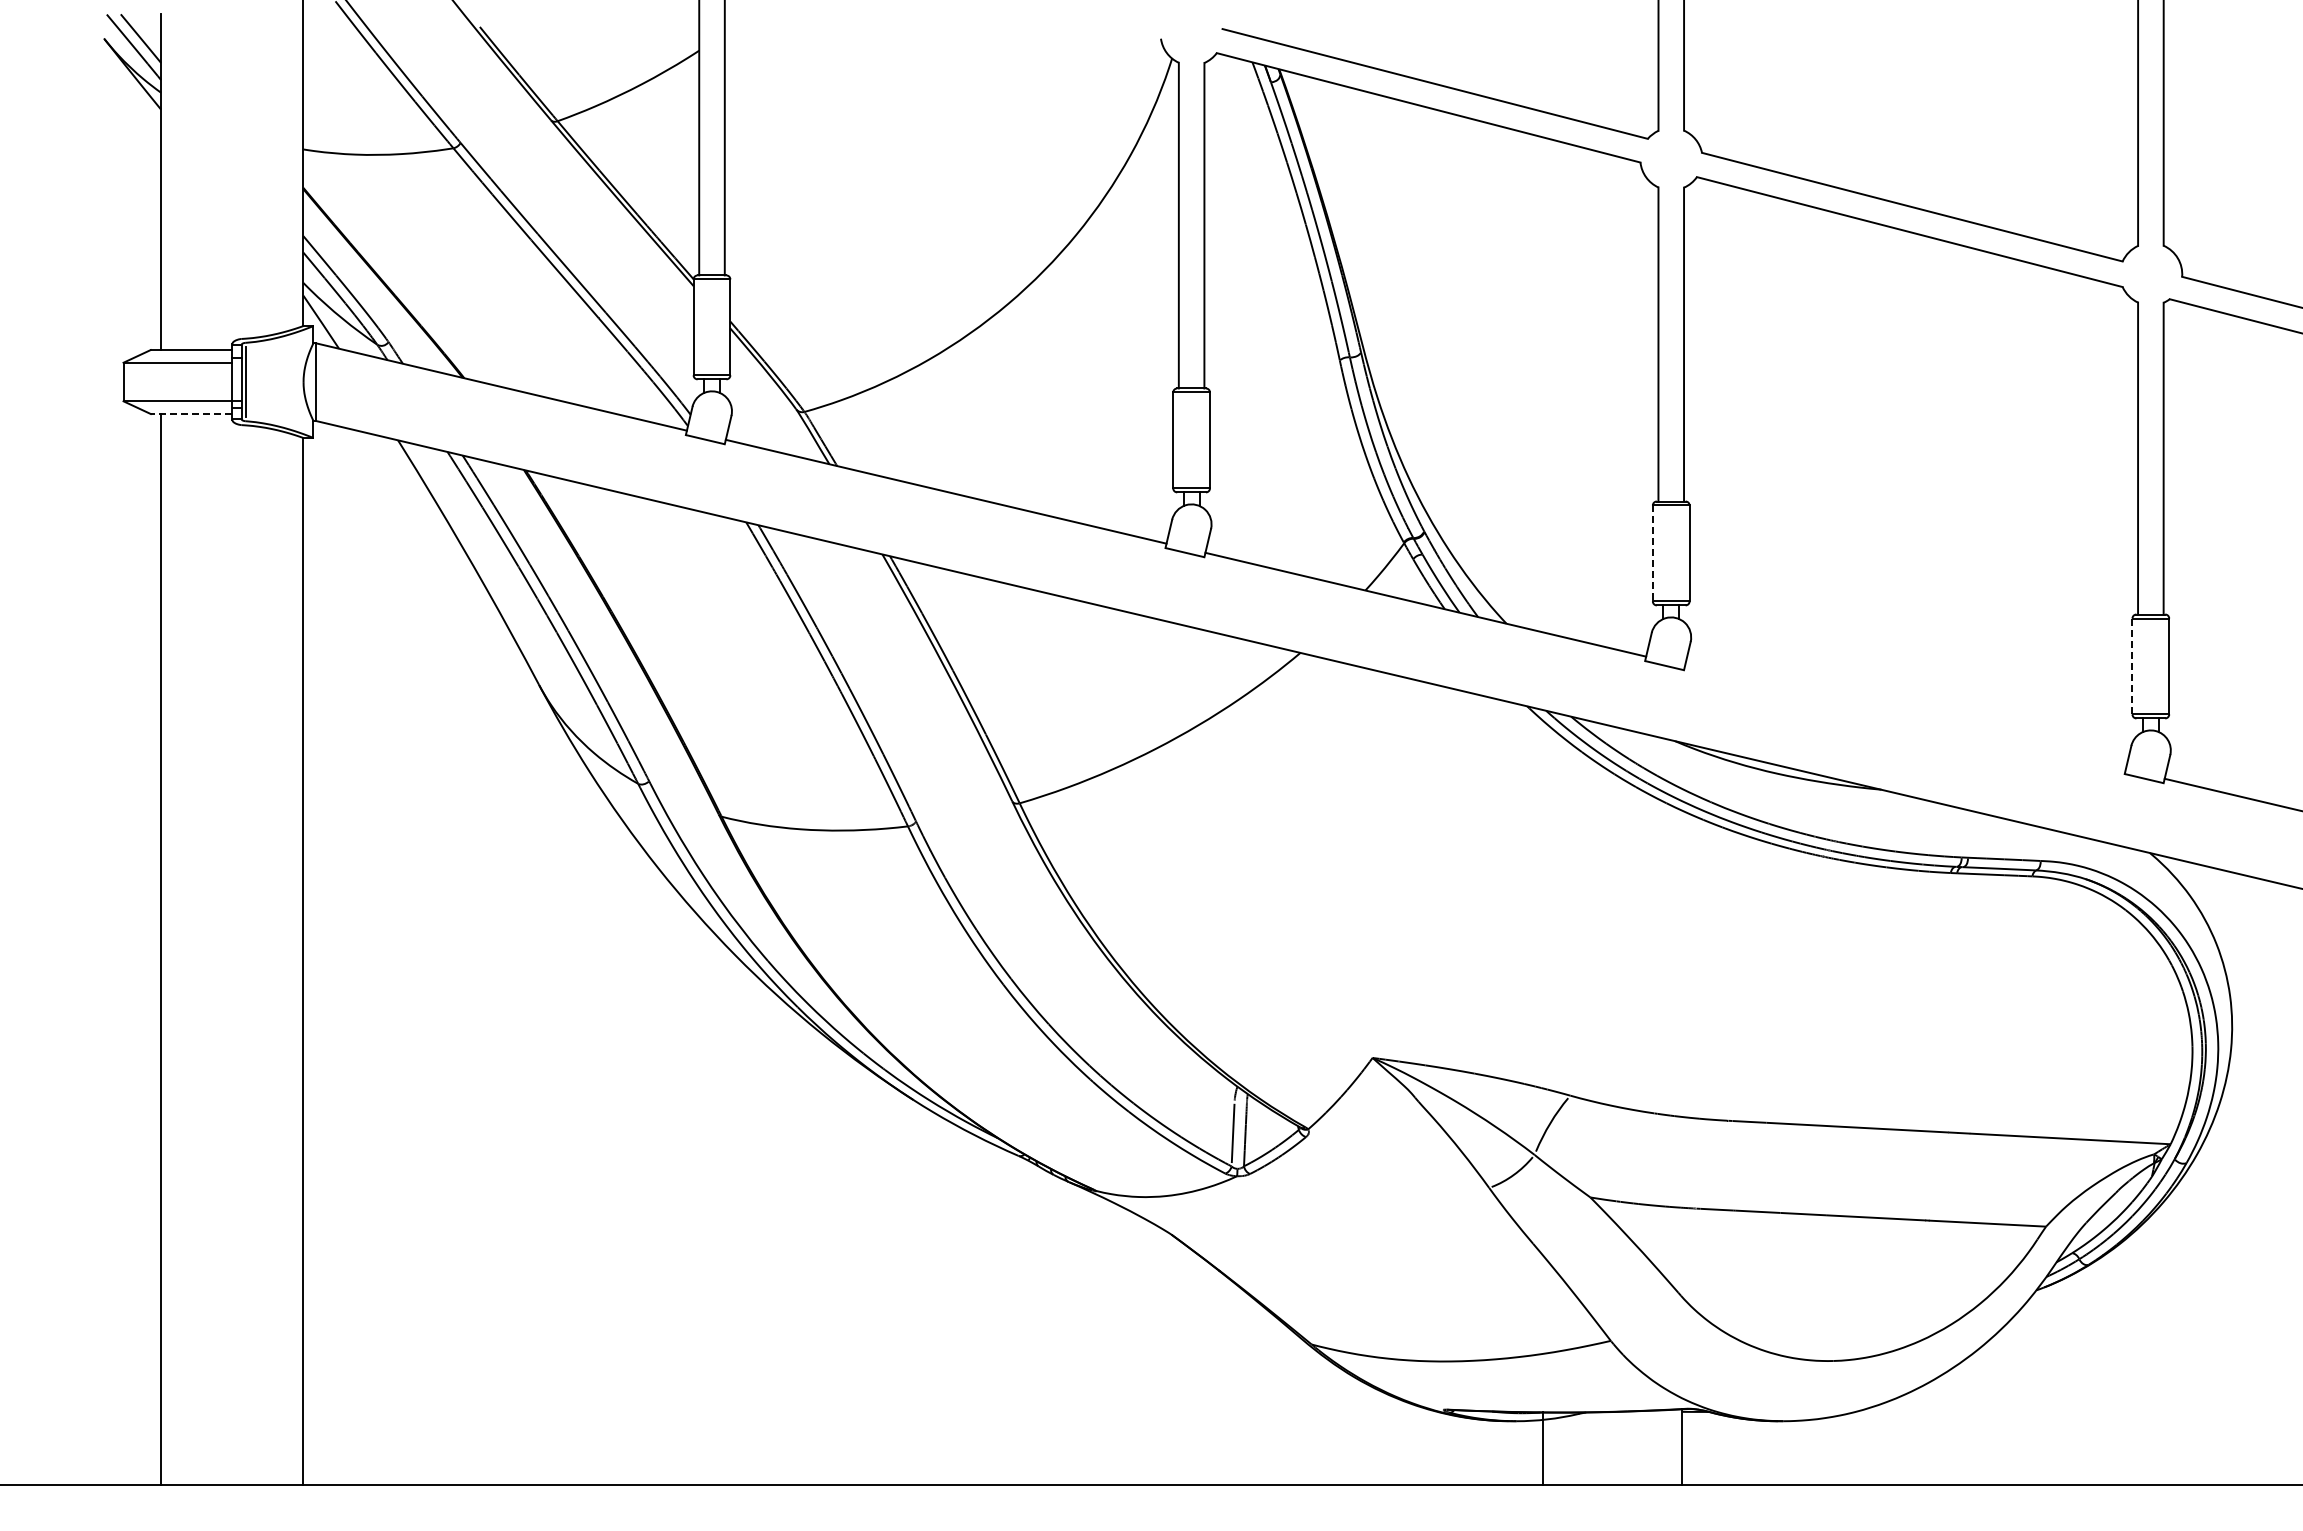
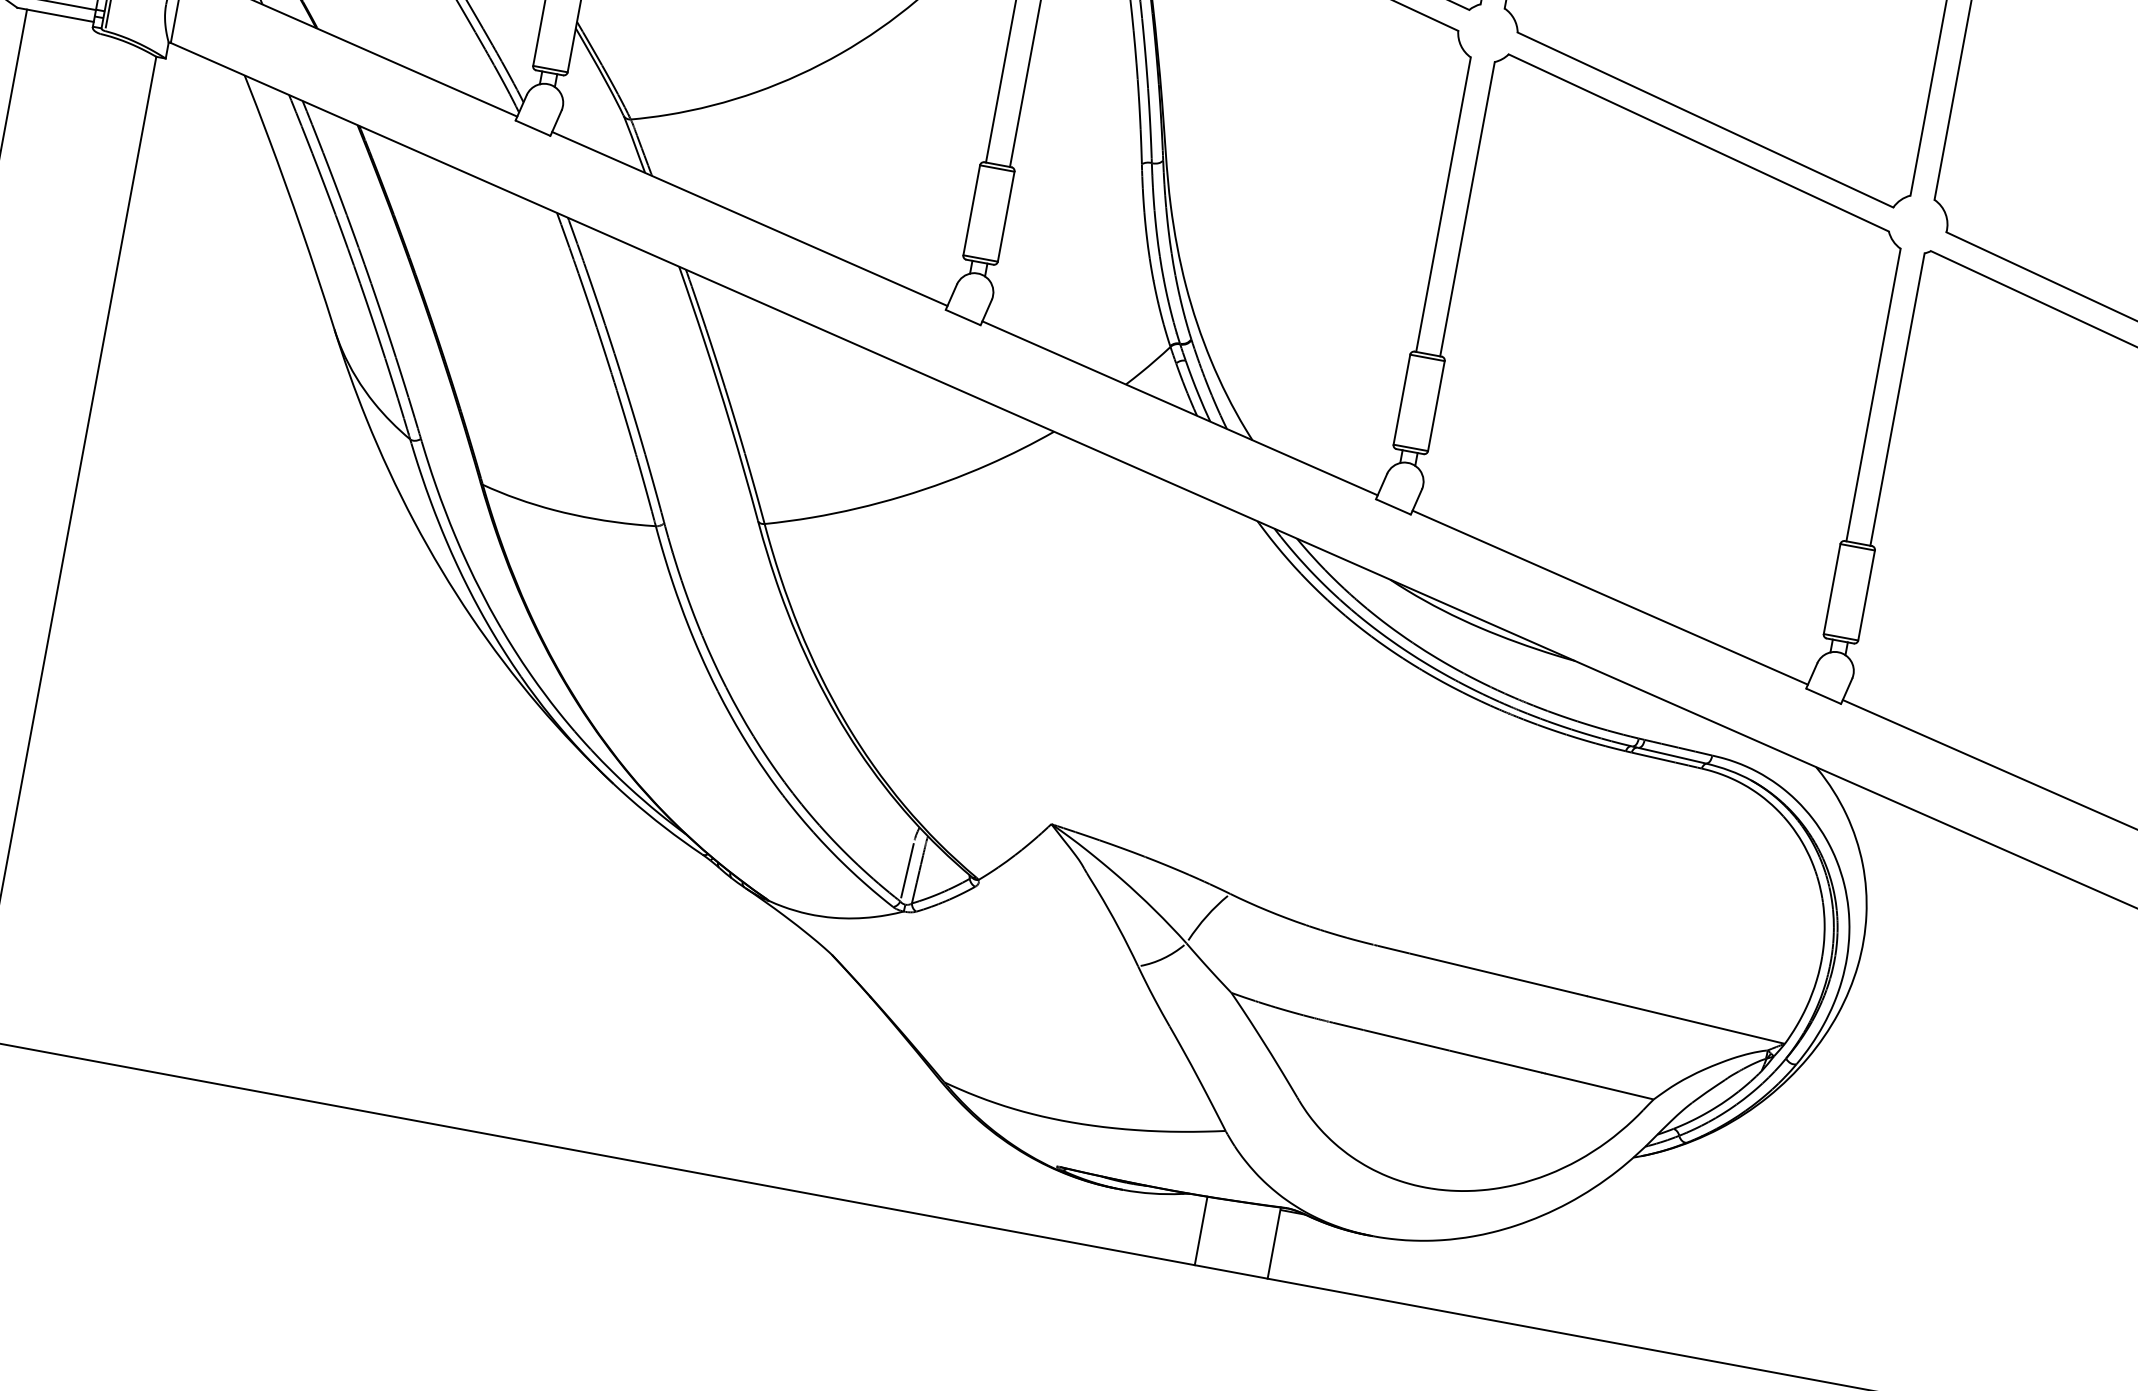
line: (191, 414) -> (55, 15), dashed -> solid
line: (1652, 553) -> (1401, 399), dashed -> solid
line: (2132, 666) -> (1832, 589), dashed -> solid
line: (1905, 717) -> (1610, 597), added
line: (1542, 1448) -> (1200, 1230), moved

